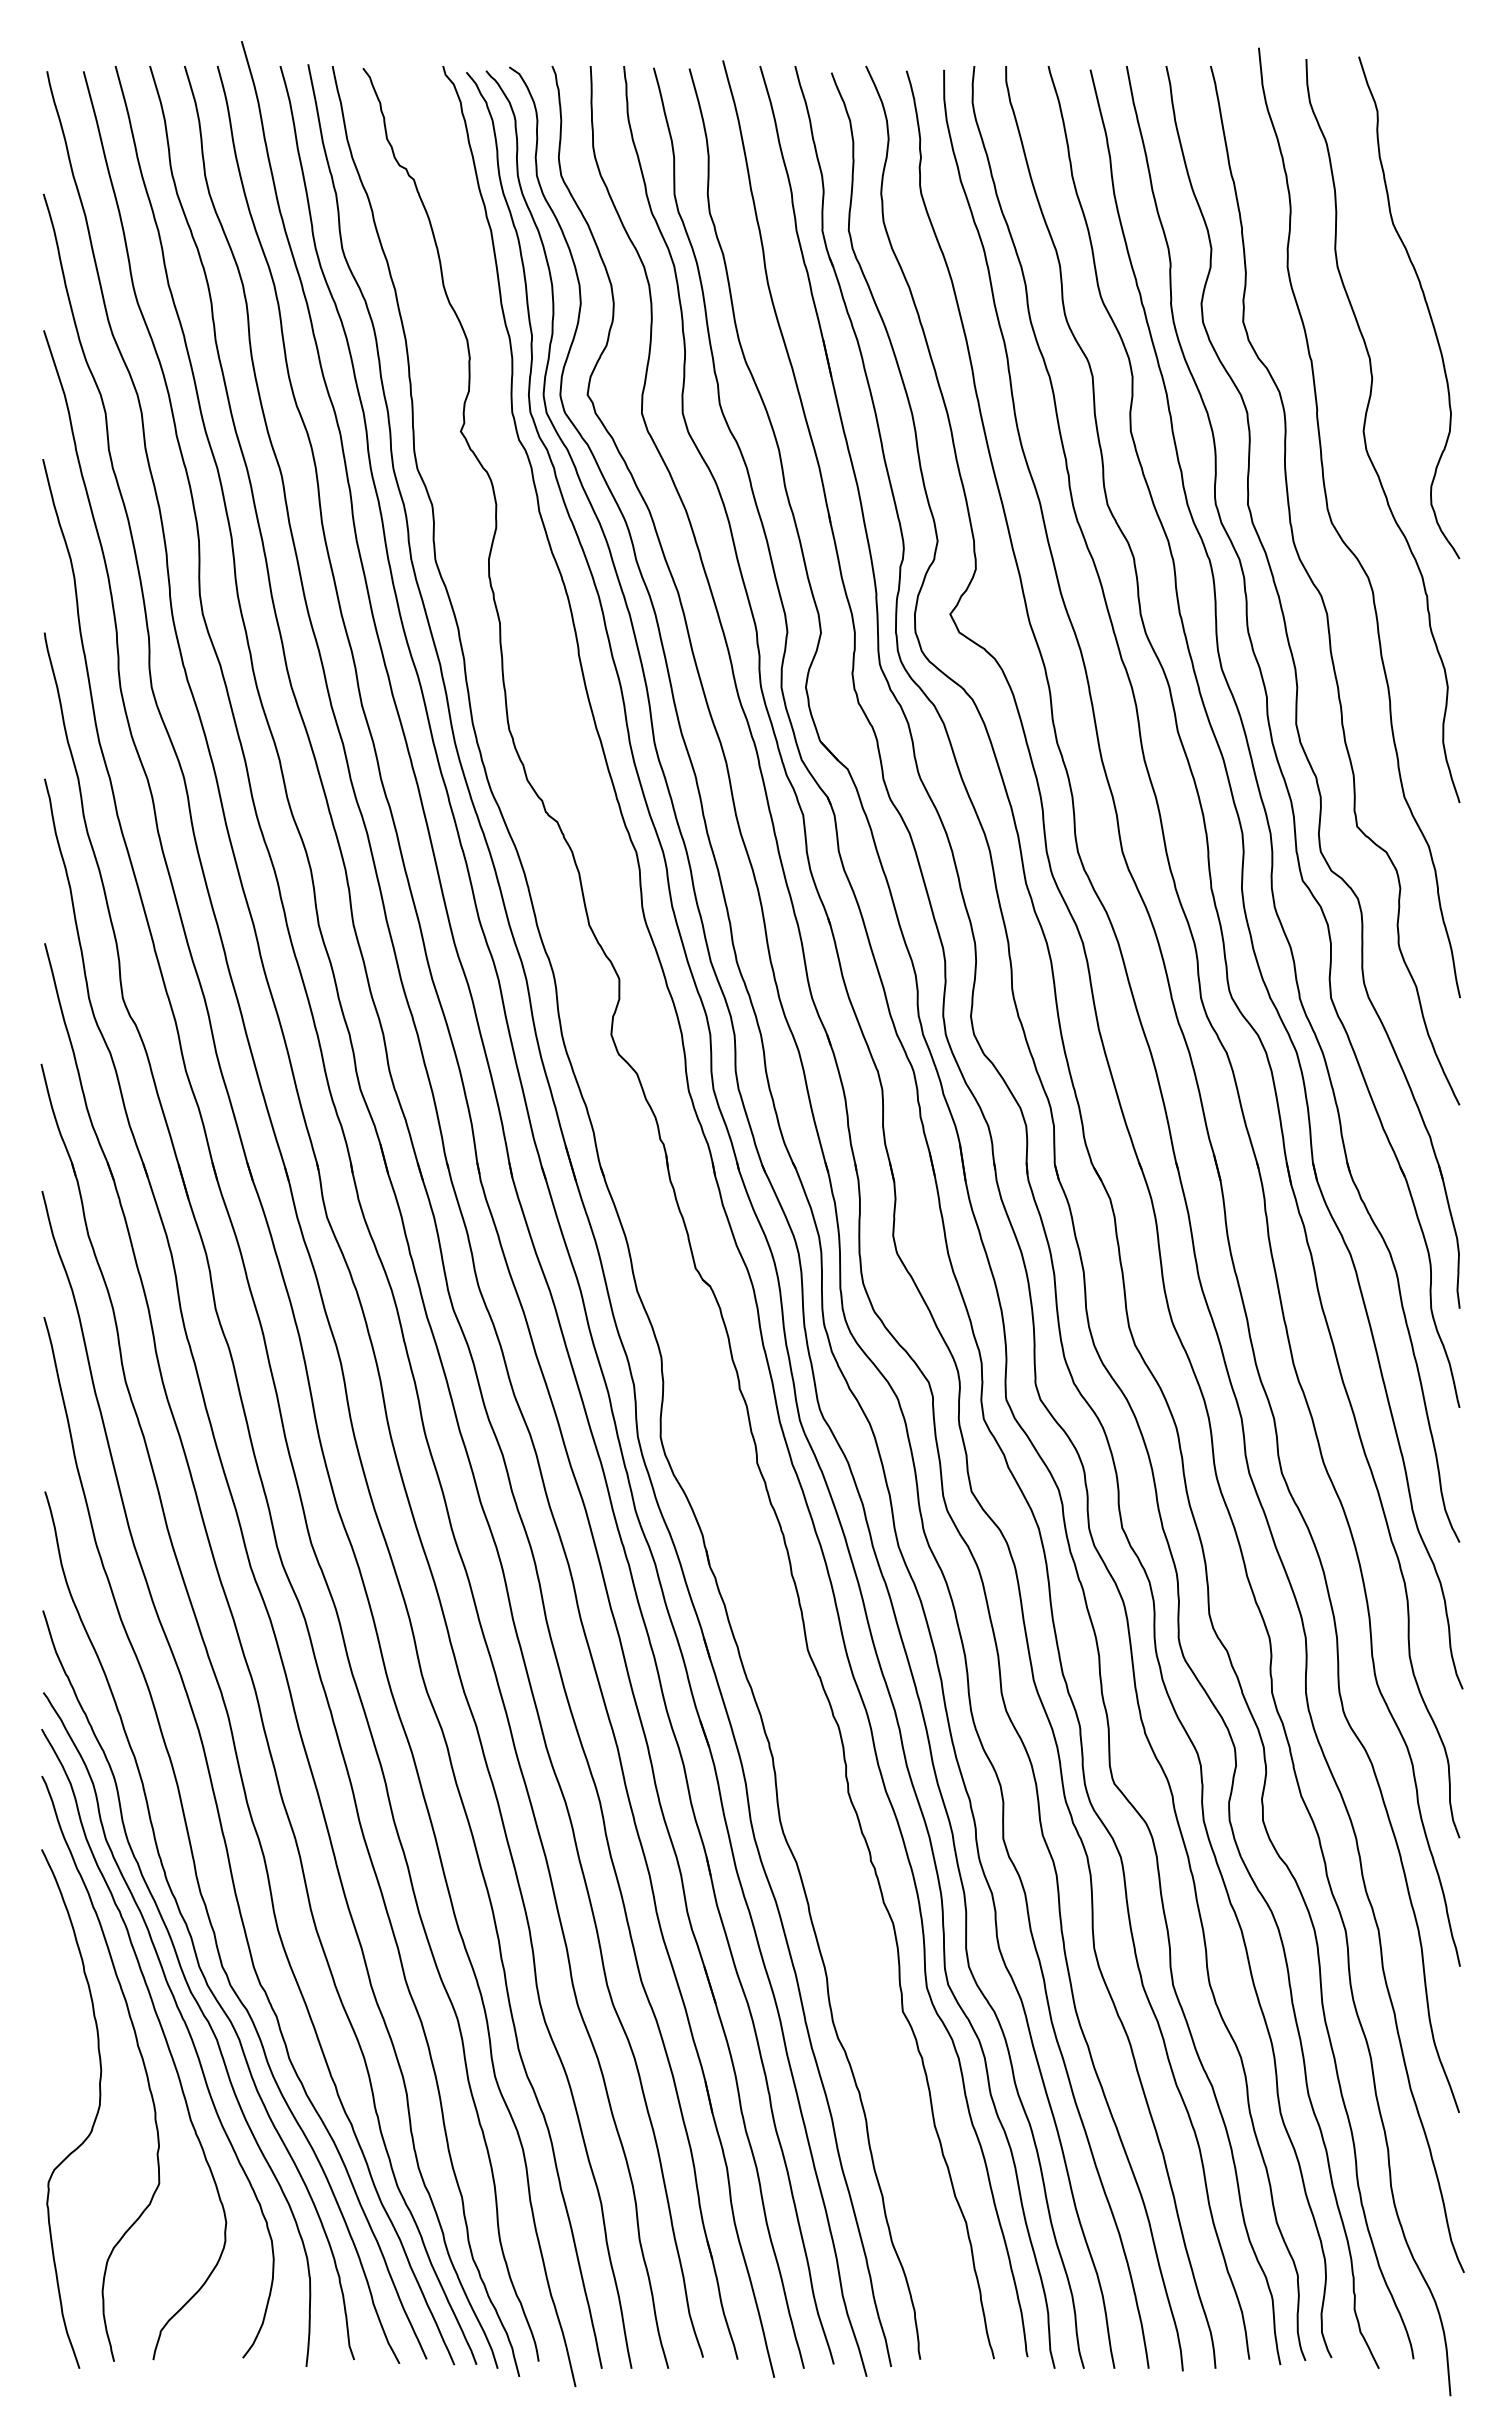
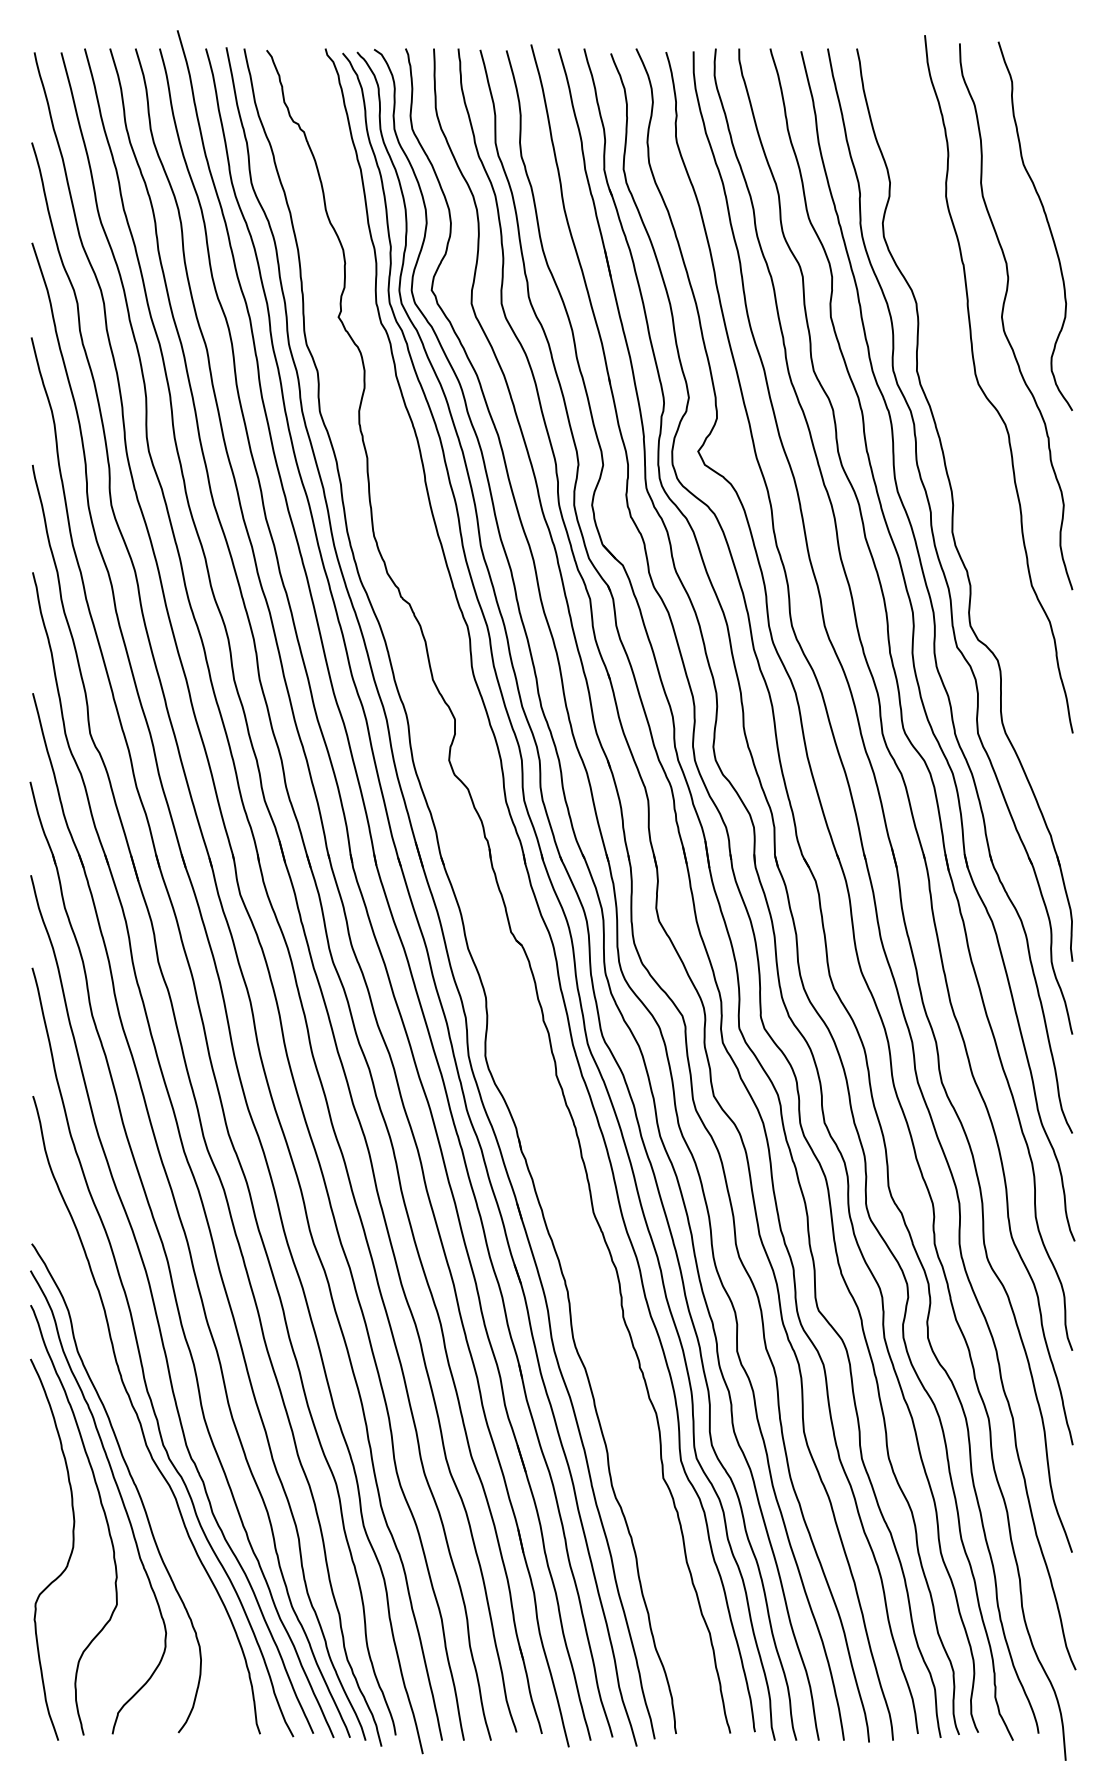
curve: (1320, 592) -> (970, 435), removed
curve: (185, 1984) -> (136, 1458), removed

